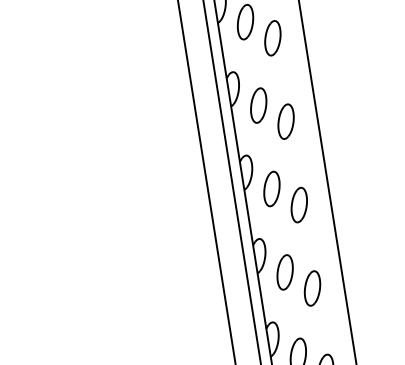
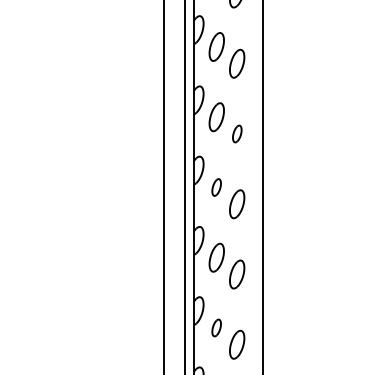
part: (273, 37) -> (237, 133), size x0.6
part: (258, 105) -> (216, 187), size x0.6
part: (284, 271) -> (216, 327), size x0.6

